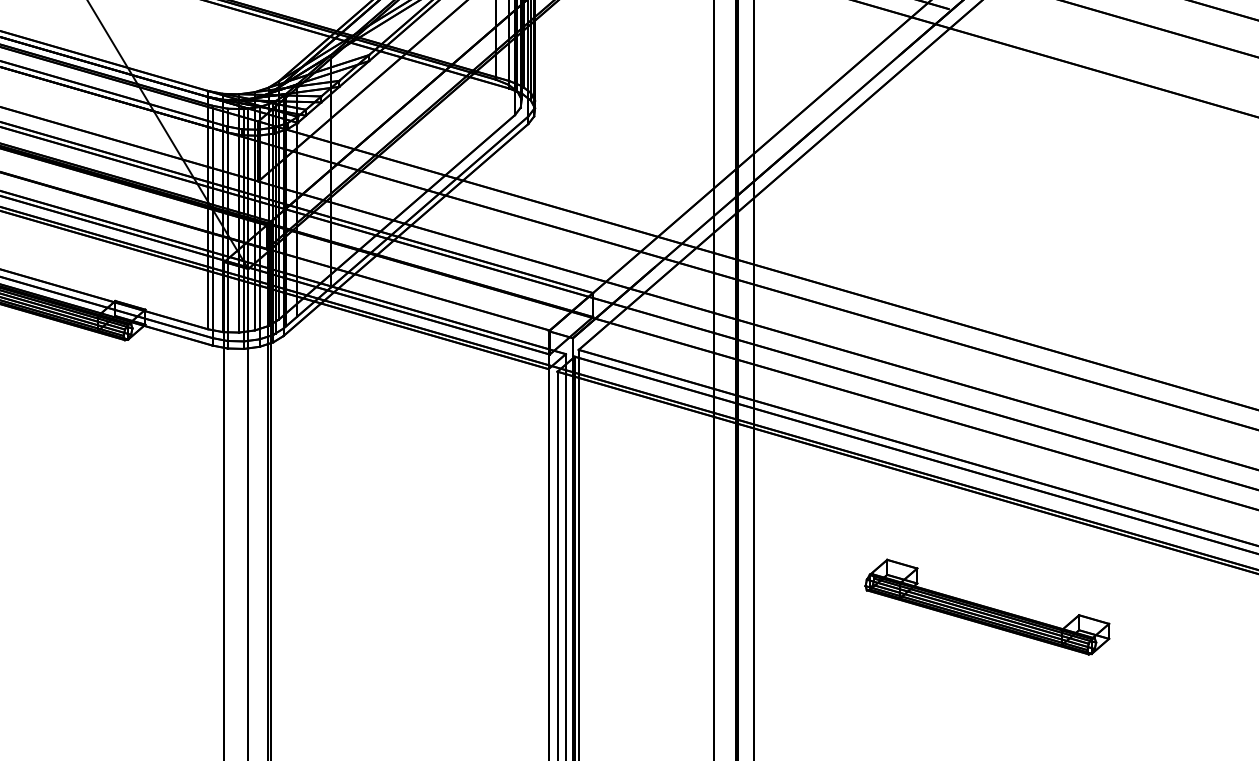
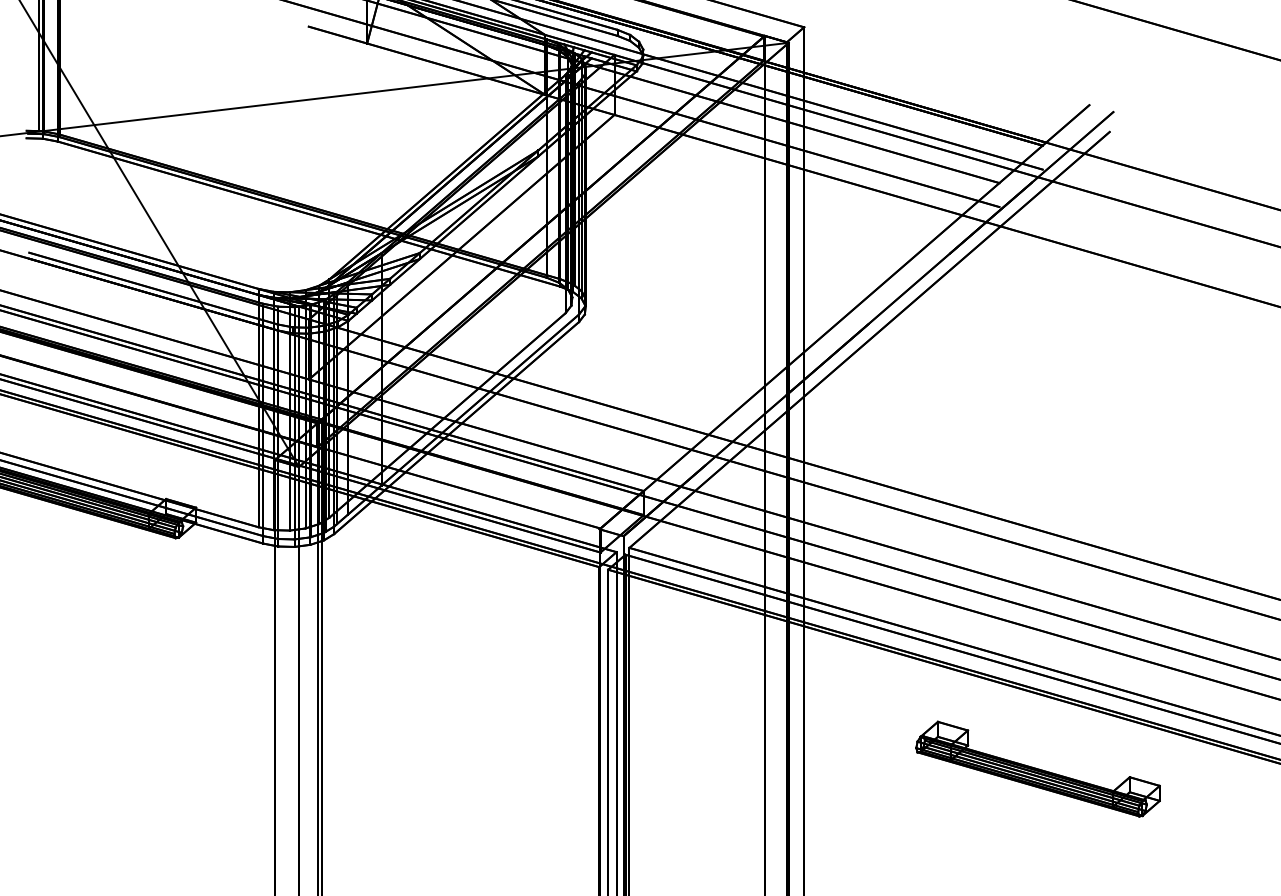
part: (986, 606) -> (1037, 768), moved

